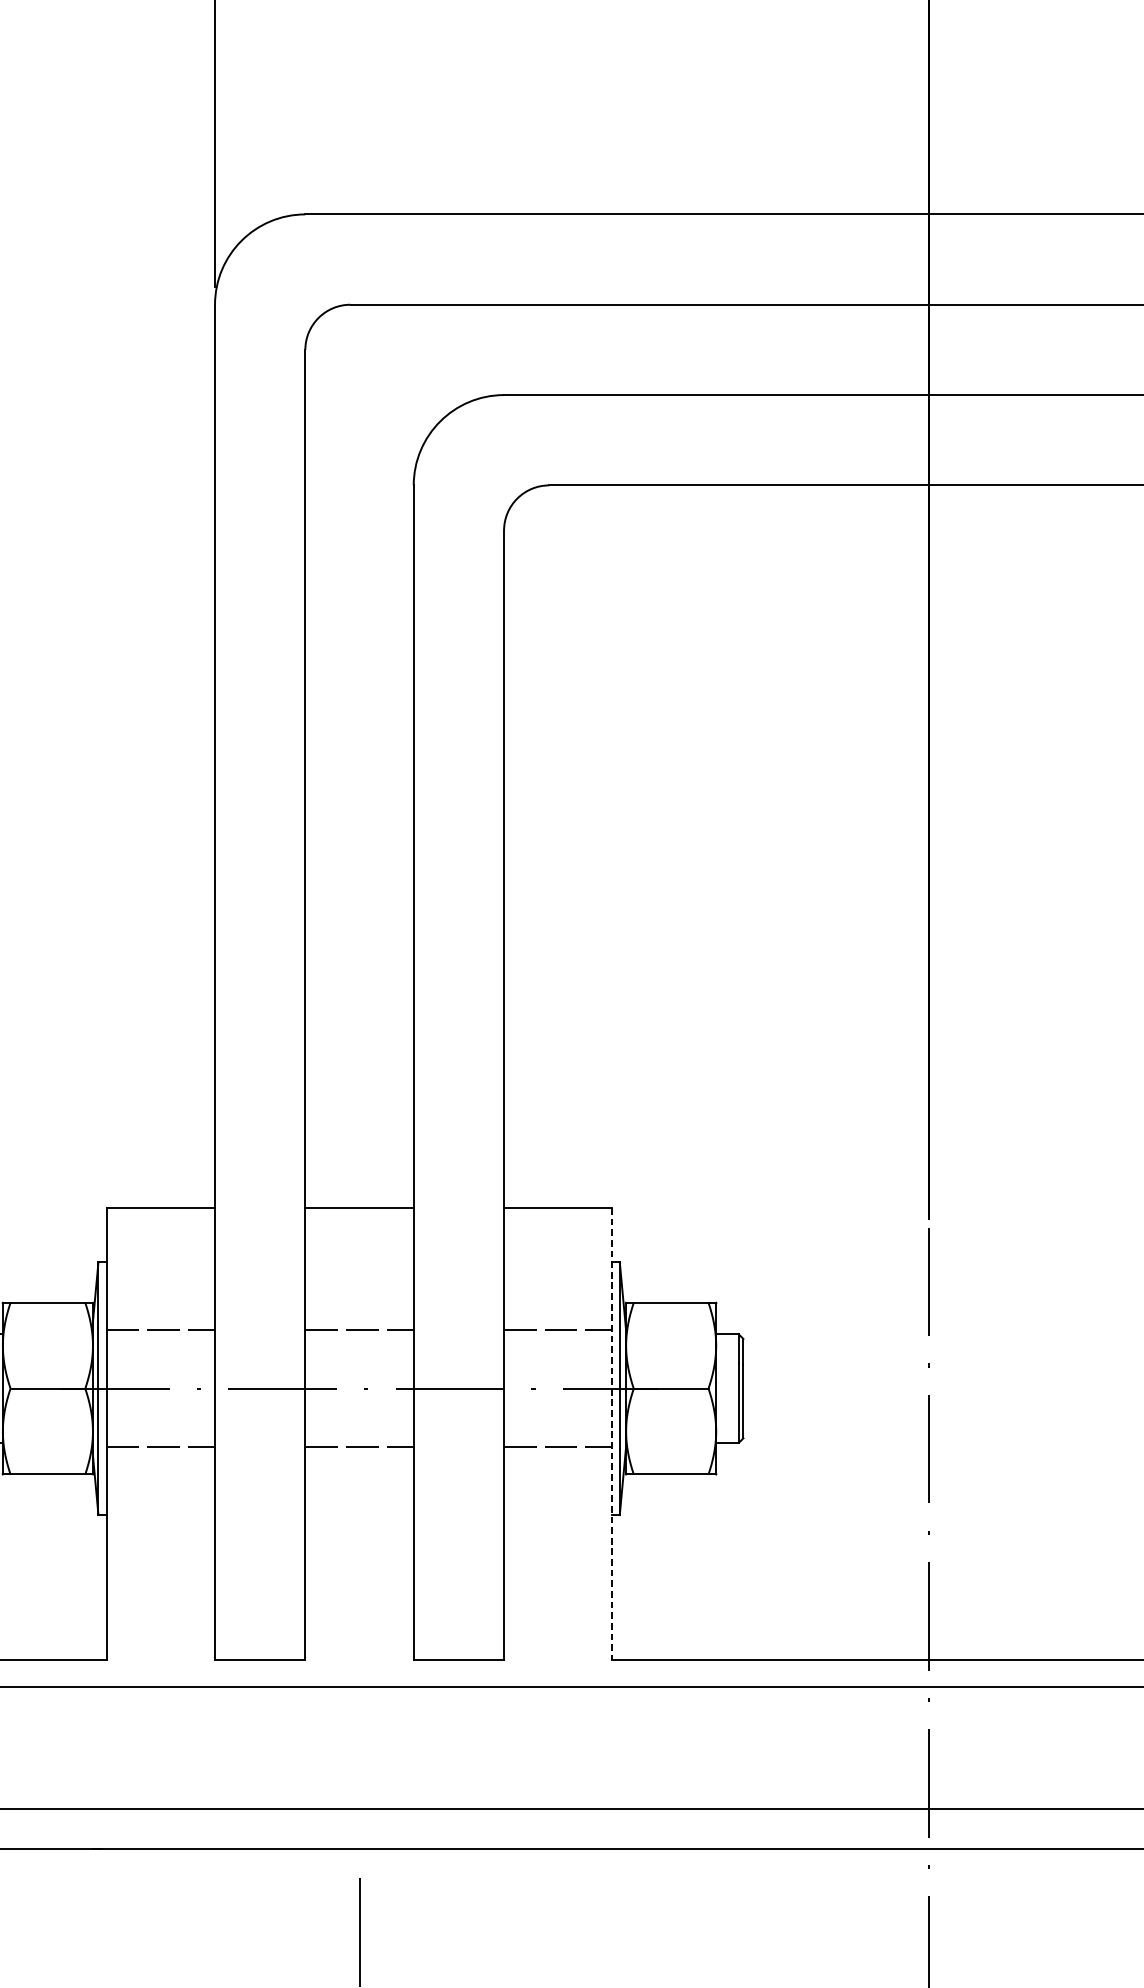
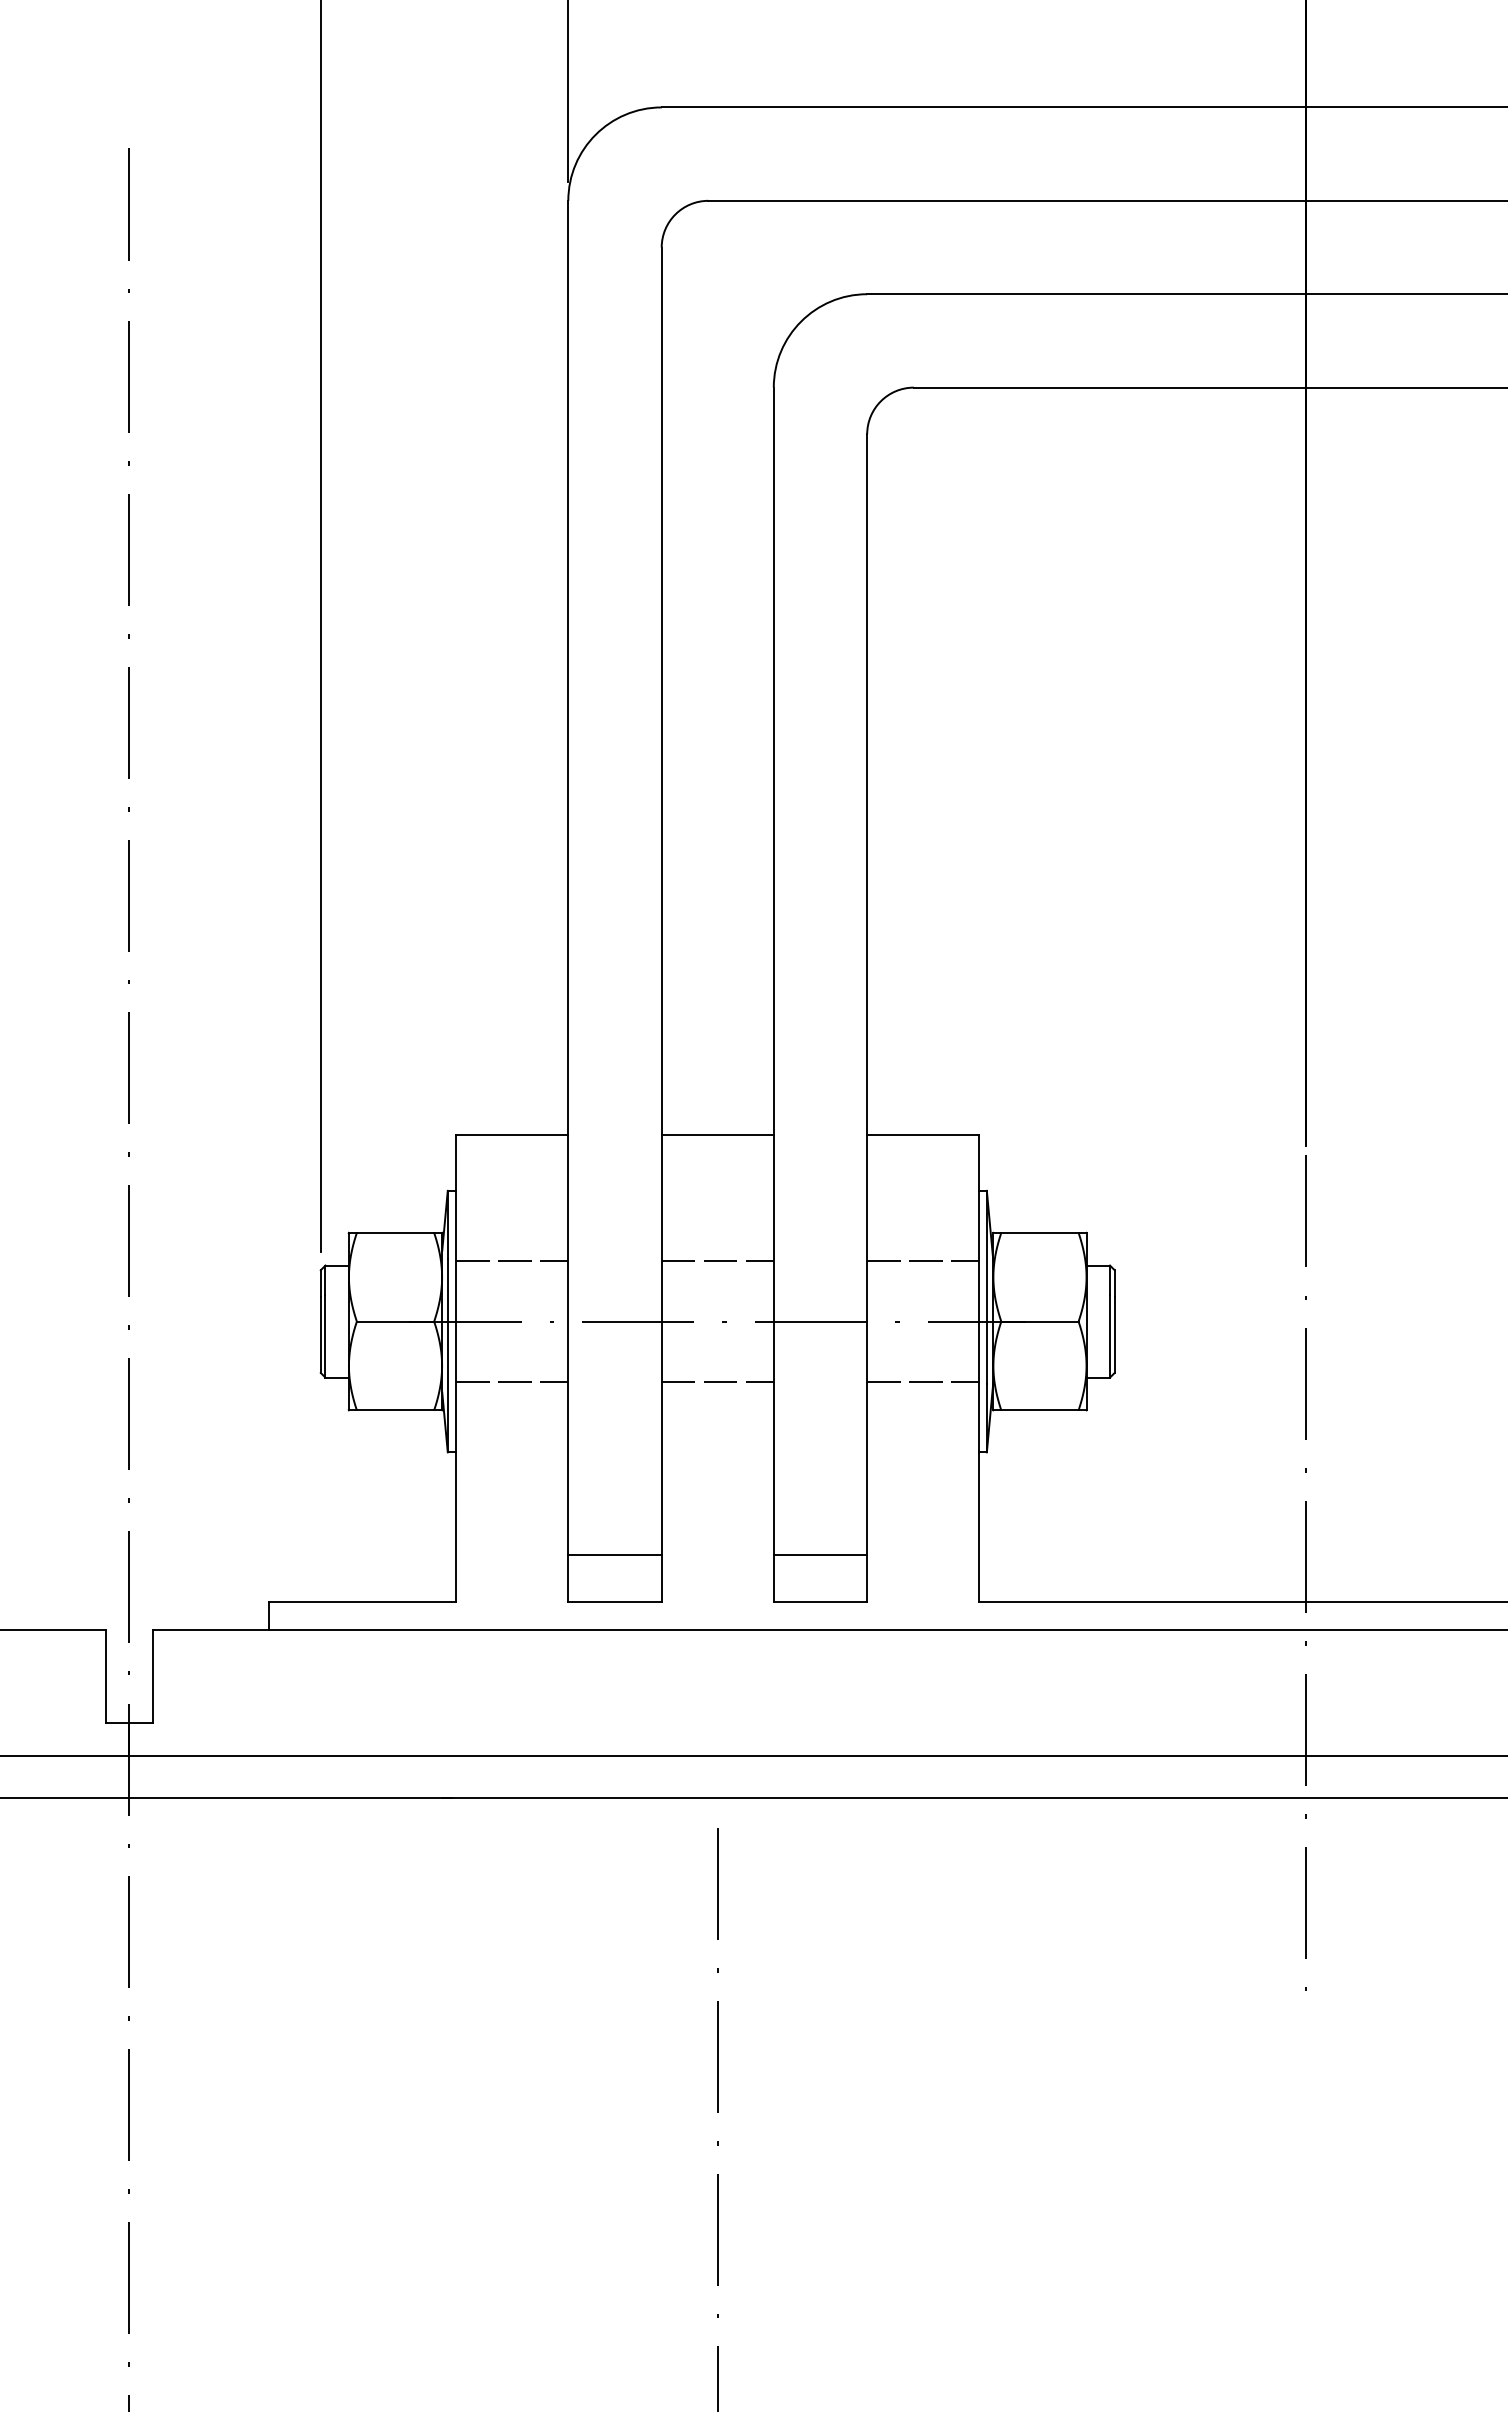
line: (612, 1434) -> (979, 1368), dashed -> solid
line: (259, 1614) -> (614, 1555), added
line: (458, 1614) -> (820, 1555), added

